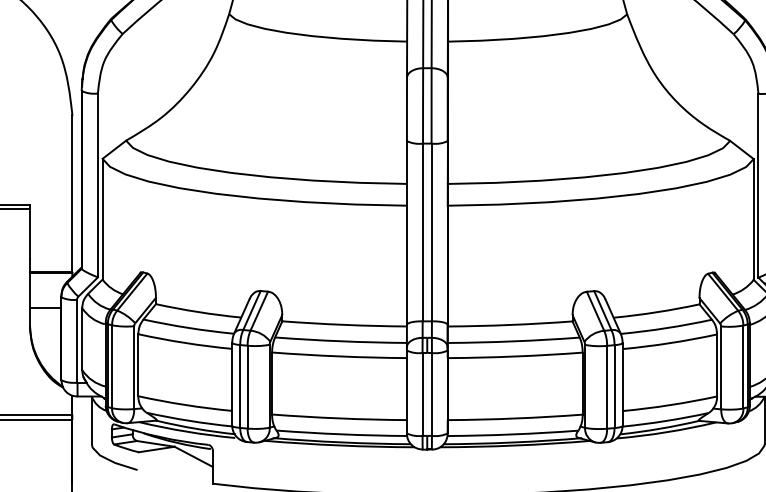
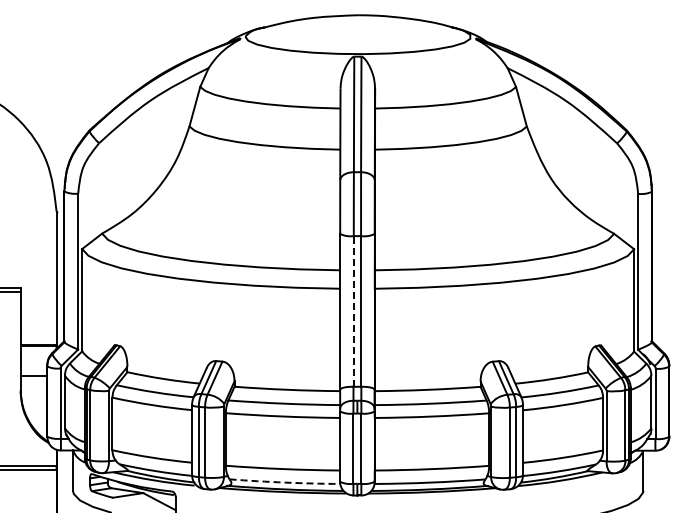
line: (422, 231) -> (353, 310), solid -> dashed
arc: (342, 434) -> (285, 482), solid -> dashed

